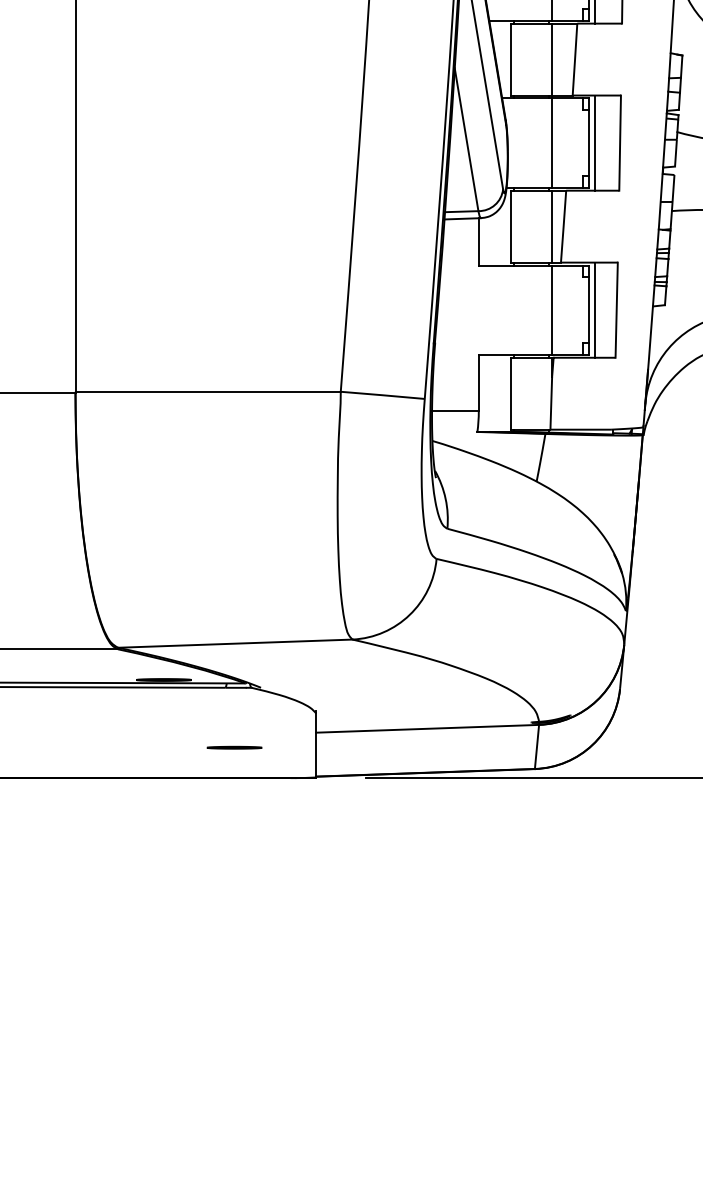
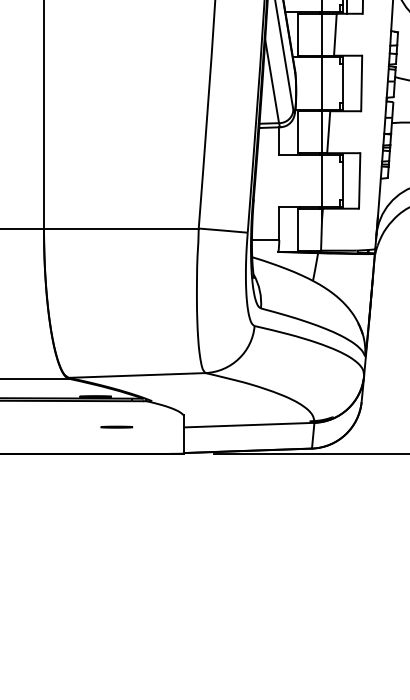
line: (595, 143) -> (347, 83), removed
line: (595, 309) -> (347, 180), removed
line: (234, 746) -> (116, 426), moved

